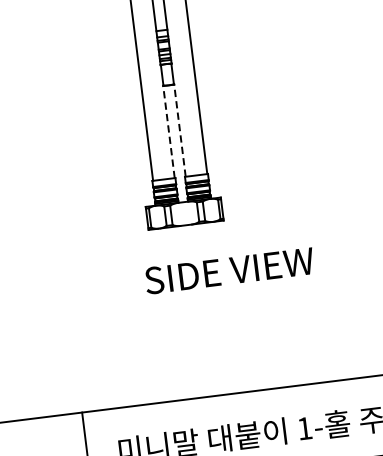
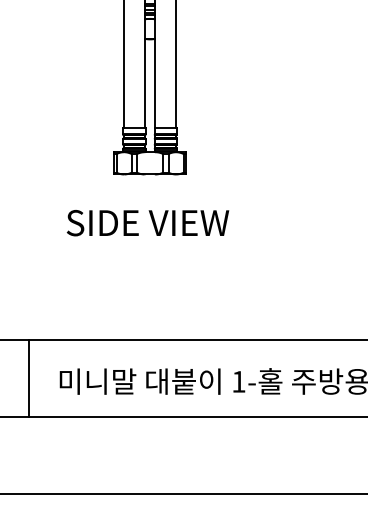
line: (180, 130) -> (155, 83), dashed -> solid
line: (168, 131) -> (144, 83), dashed -> solid
text: (229, 271) -> (147, 223), moved

